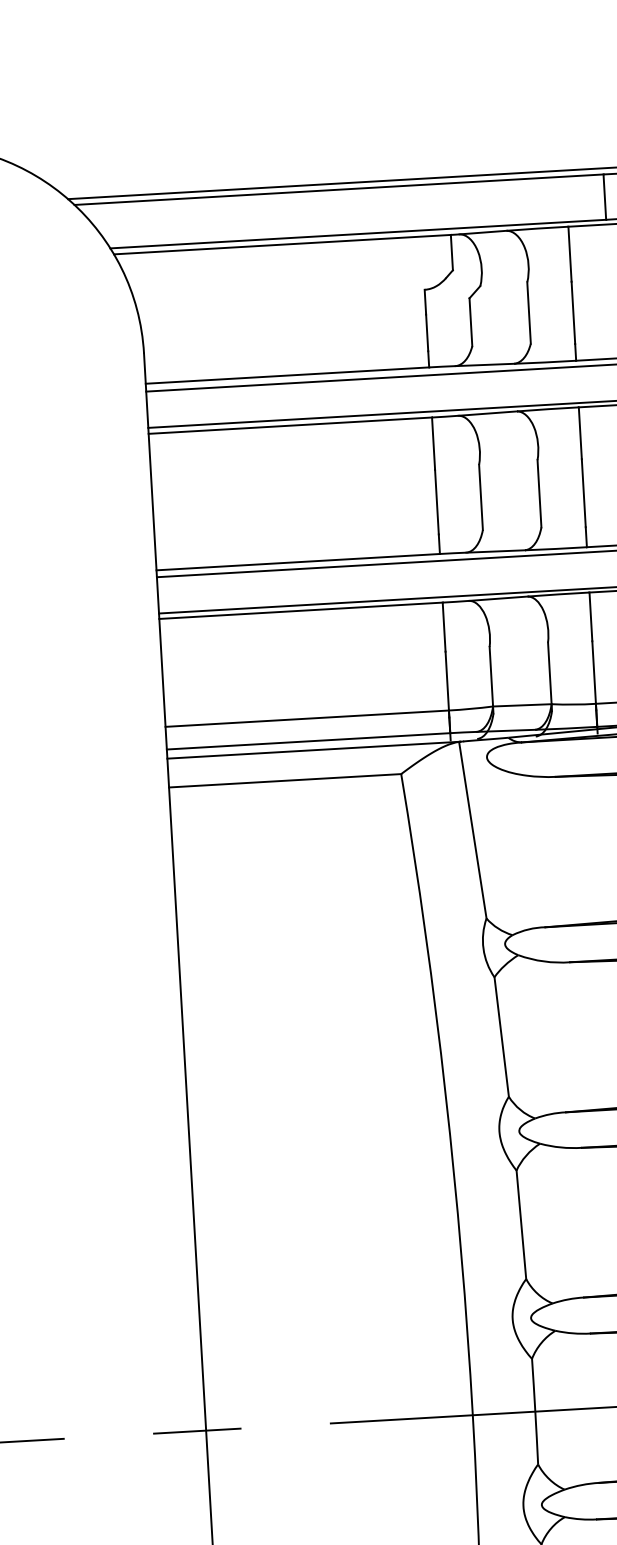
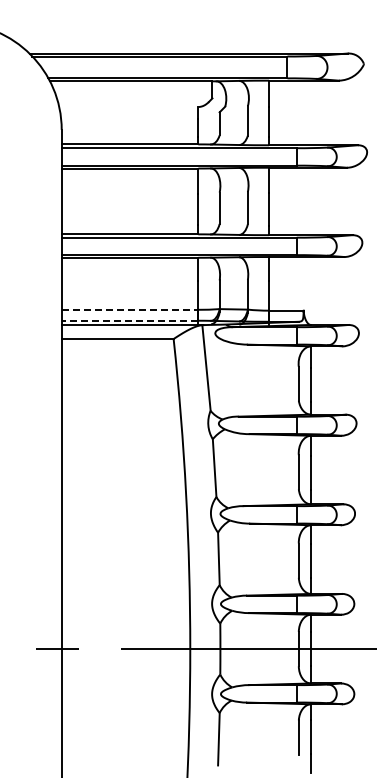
line: (308, 717) -> (130, 309), solid -> dashed
line: (307, 740) -> (129, 320), solid -> dashed

